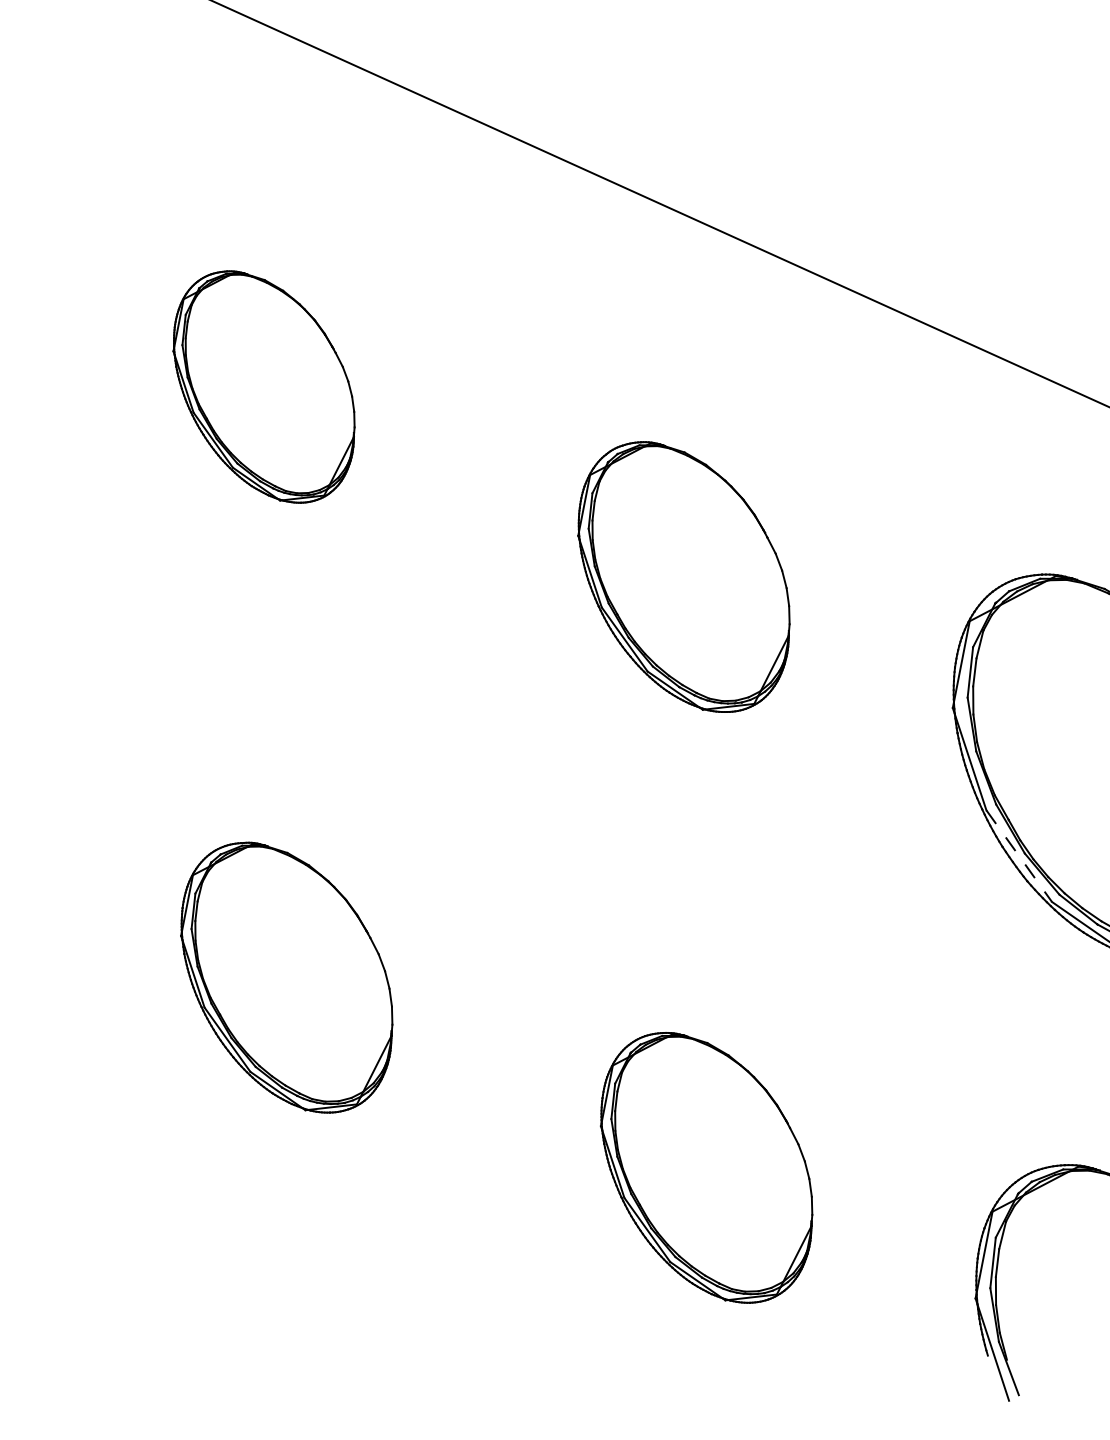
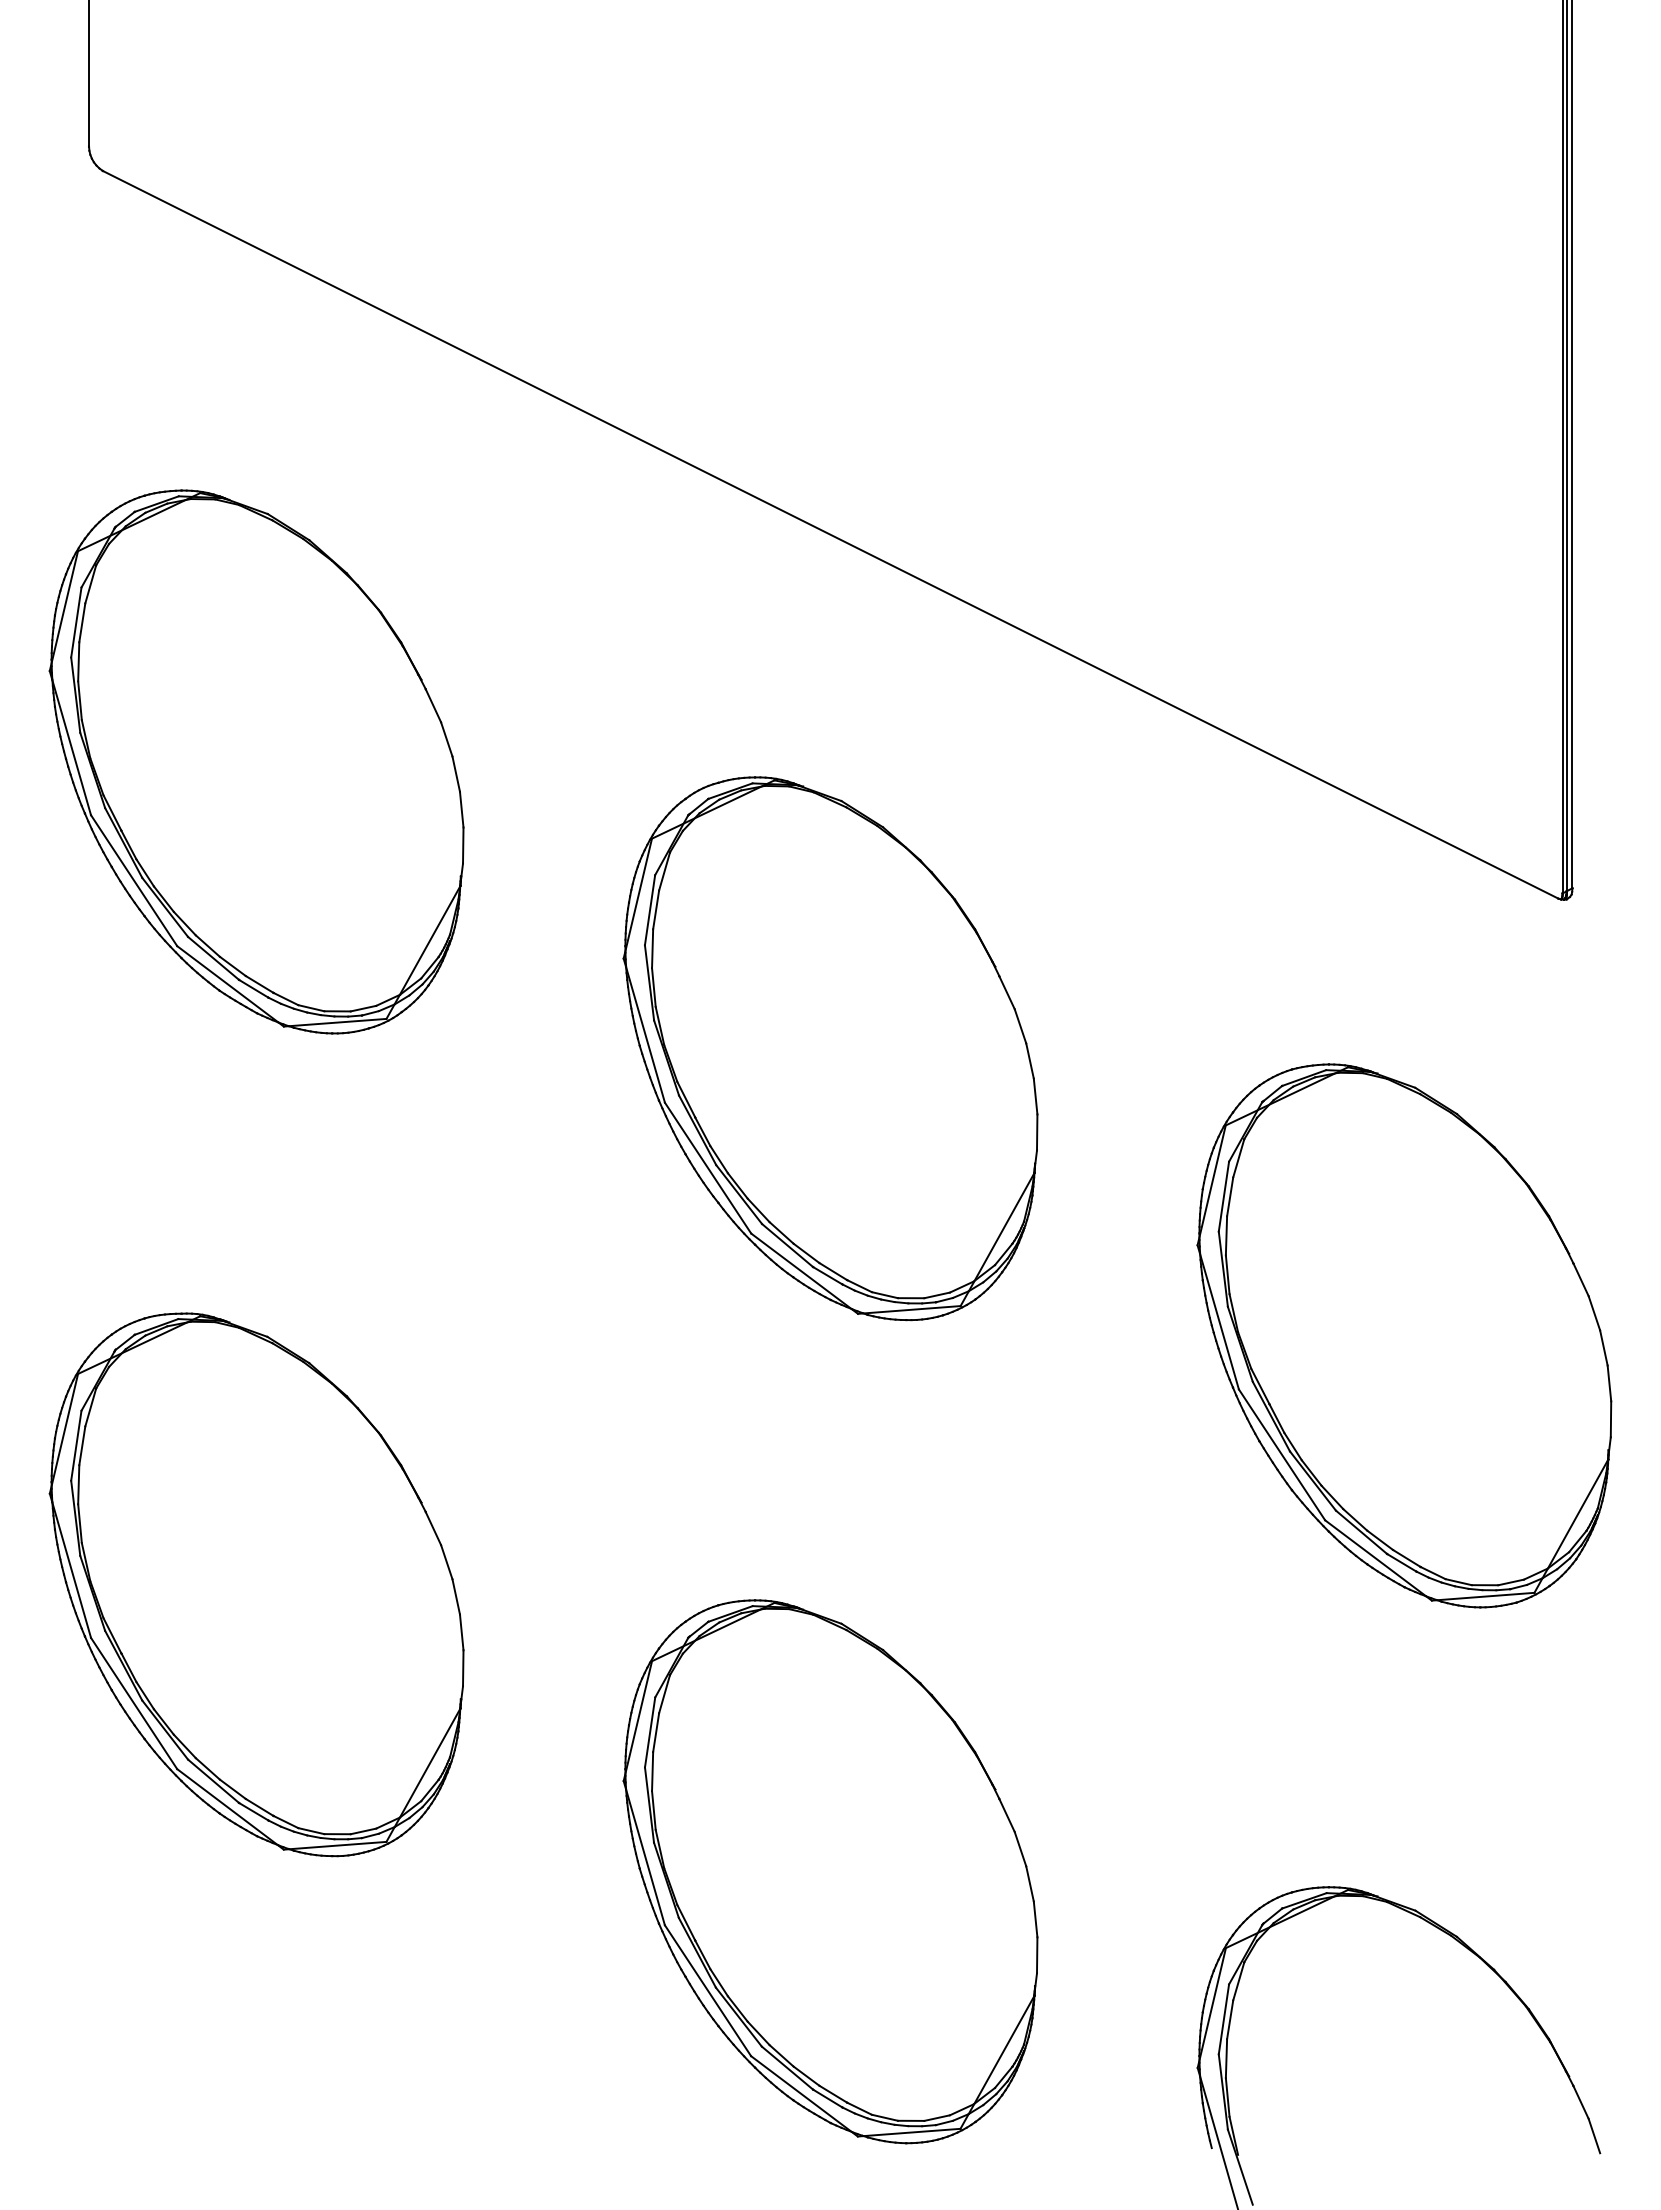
part: (263, 386) -> (256, 761), size x1.67
part: (683, 576) -> (830, 1048), size x1.43
line: (1019, 856) -> (1282, 1455), dashed -> solid
part: (286, 977) -> (256, 1584), size x1.43
part: (706, 1167) -> (830, 1871), size x1.43

